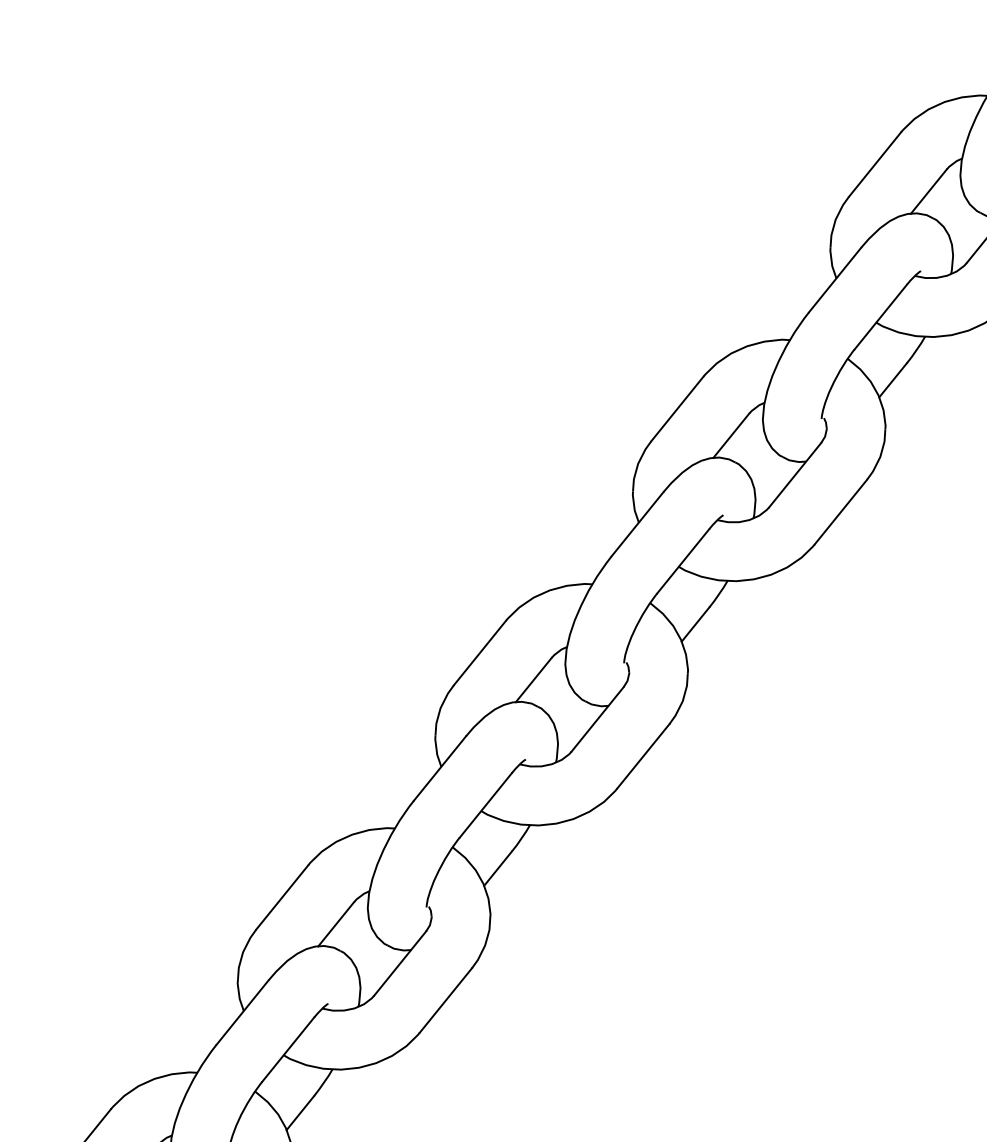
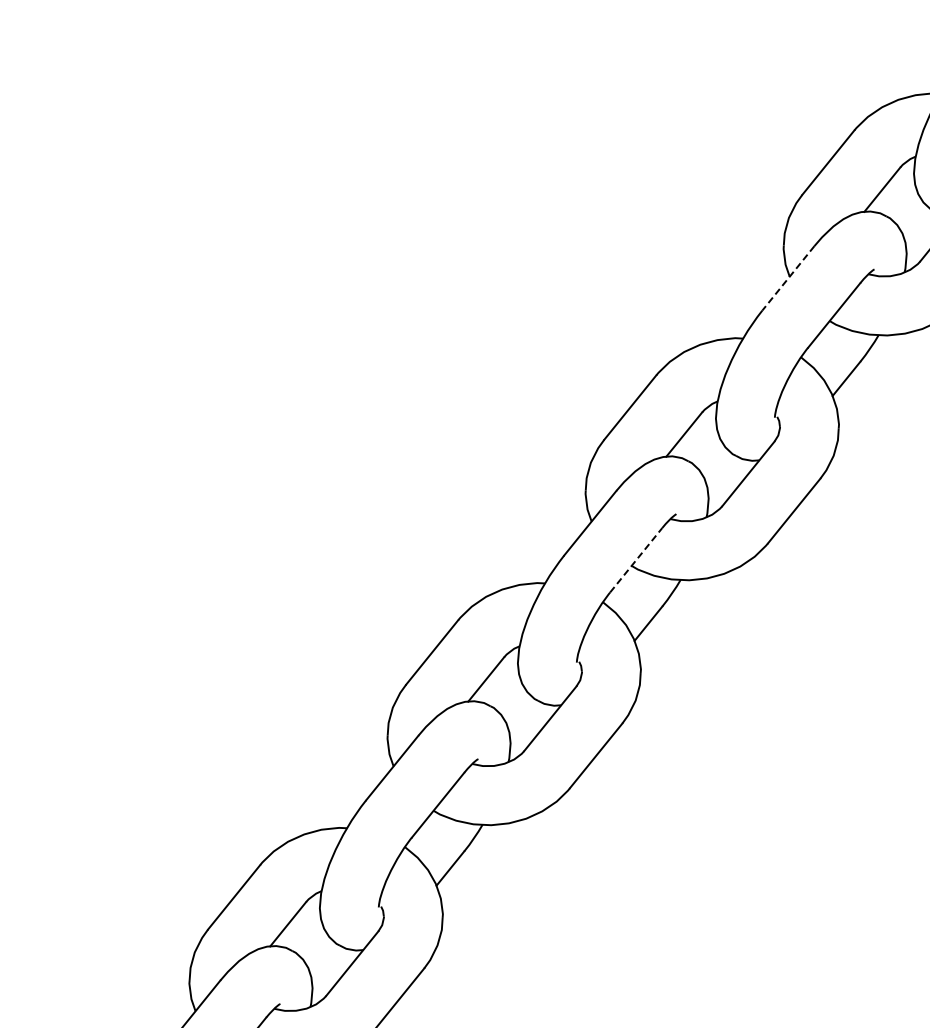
line: (834, 280) -> (787, 278), solid -> dashed
line: (683, 560) -> (636, 559), solid -> dashed

